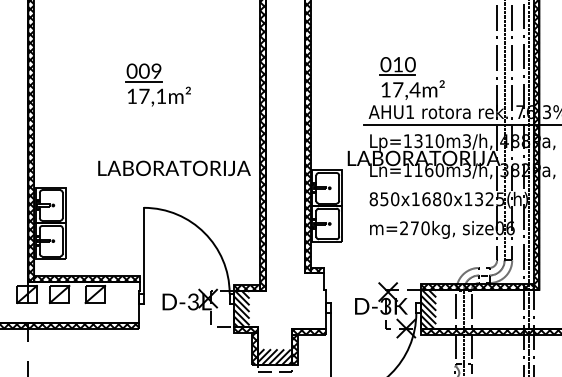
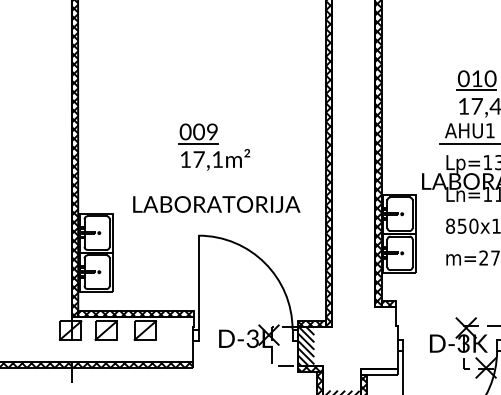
part: (157, 84) -> (213, 146), moved
text: (174, 167) -> (216, 203), moved
hatch: (308, 331) -> (378, 371), removed

